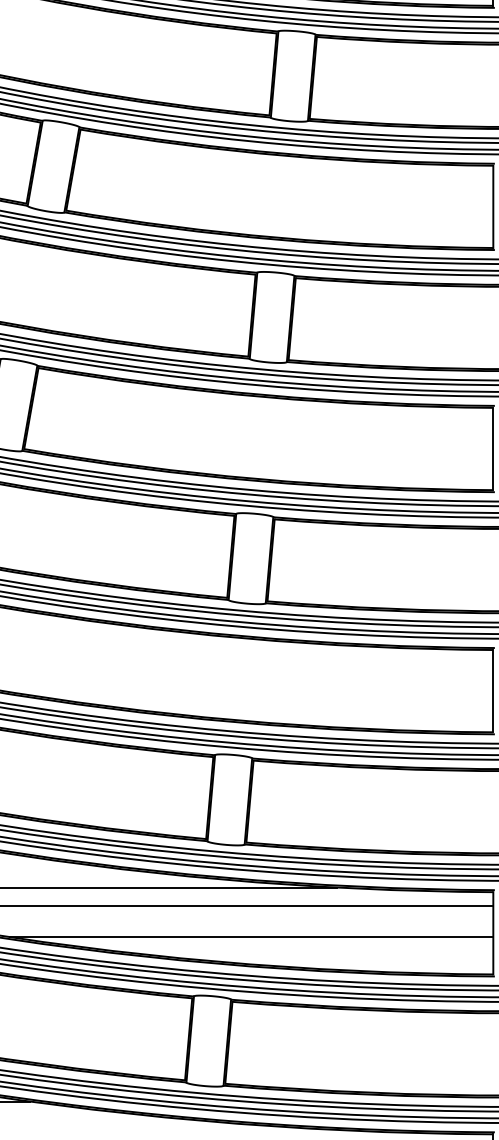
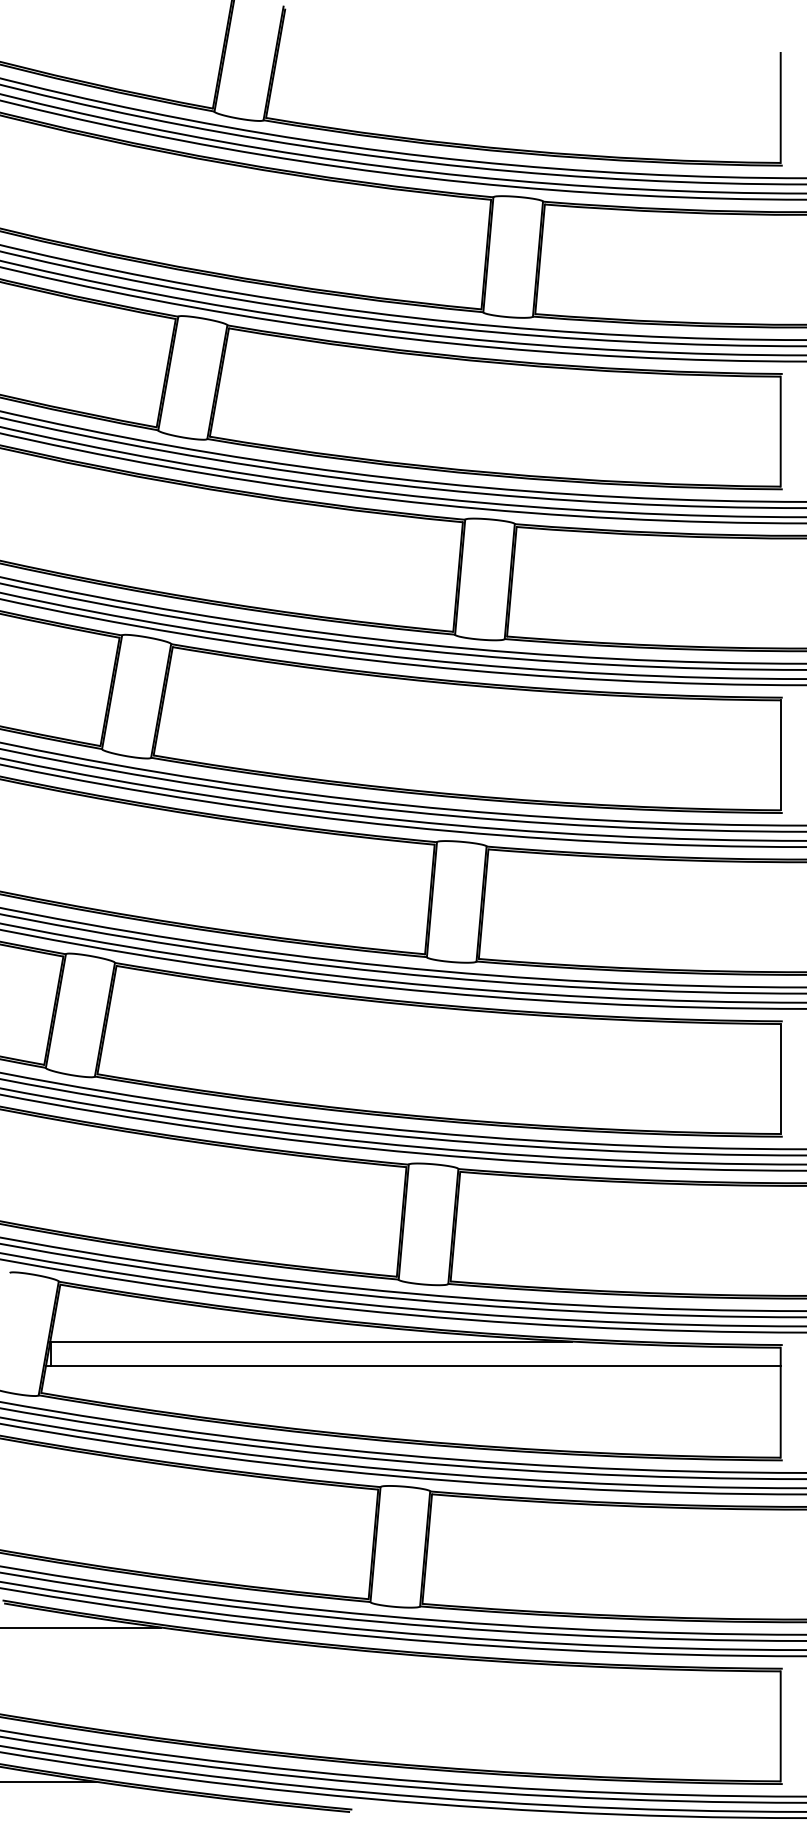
line: (251, 936) -> (457, 1407), removed

